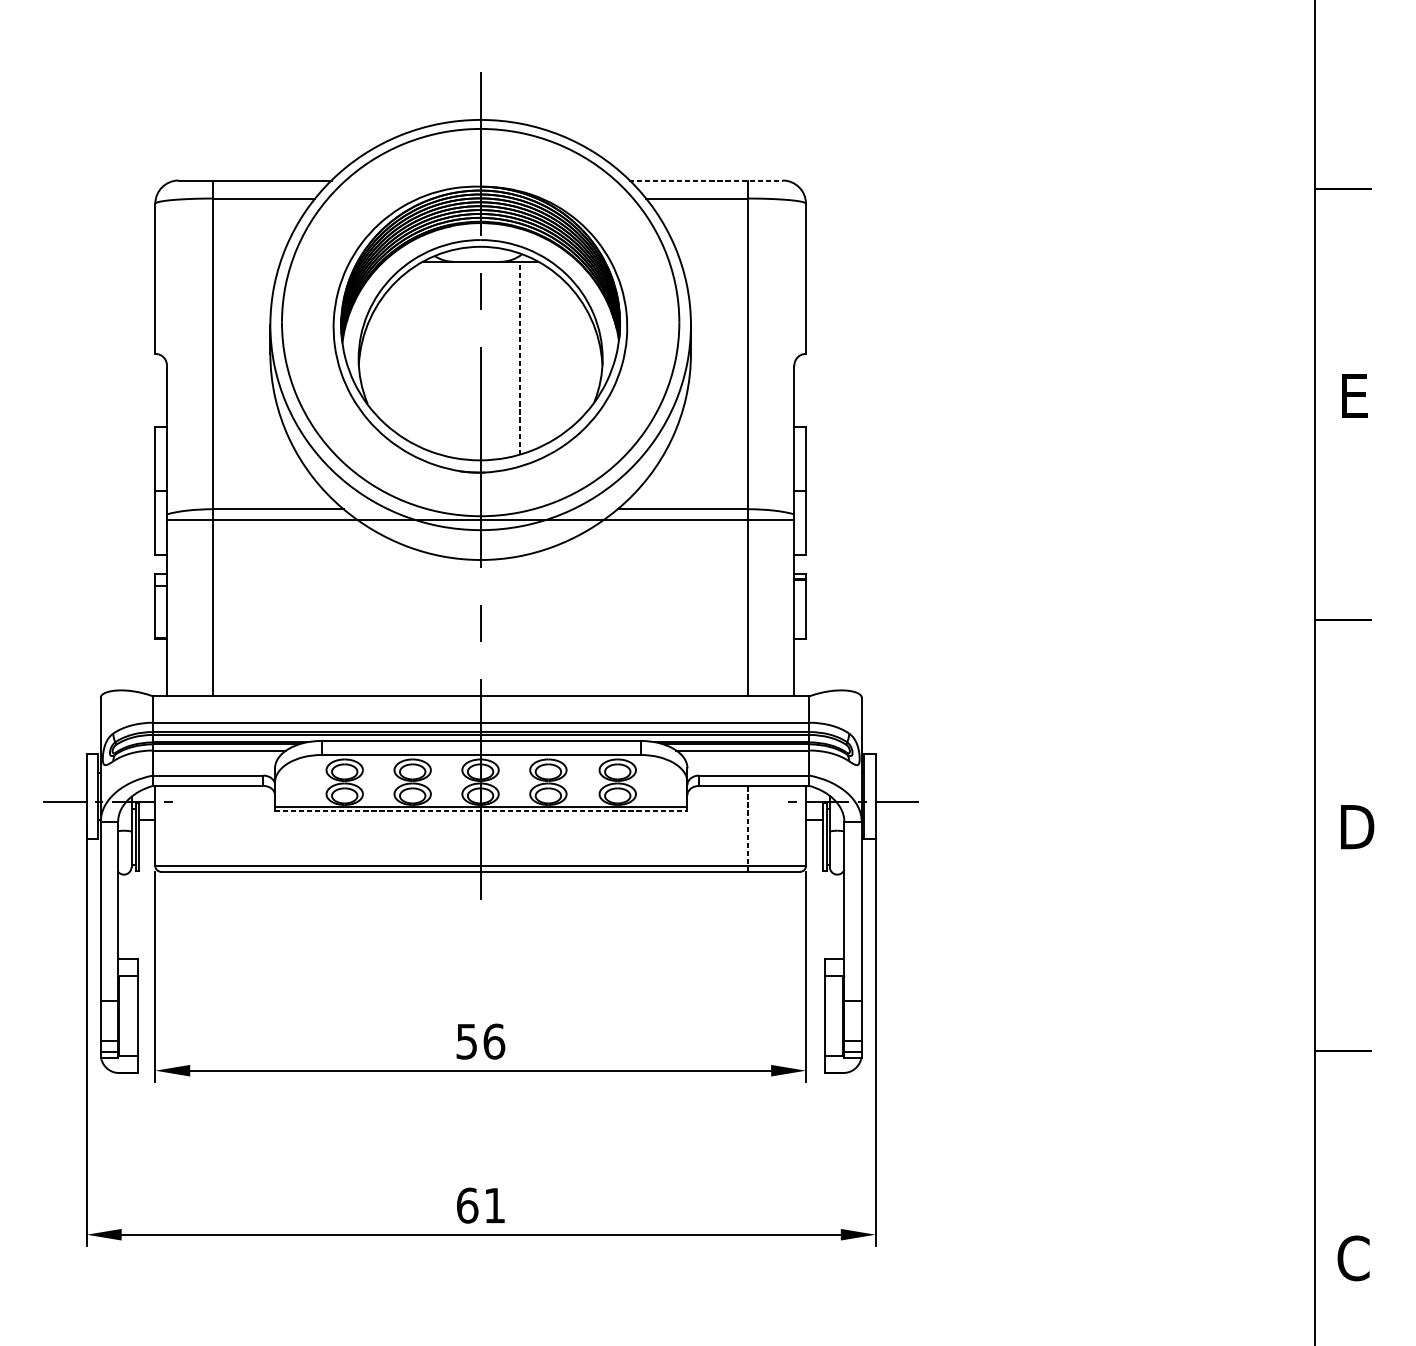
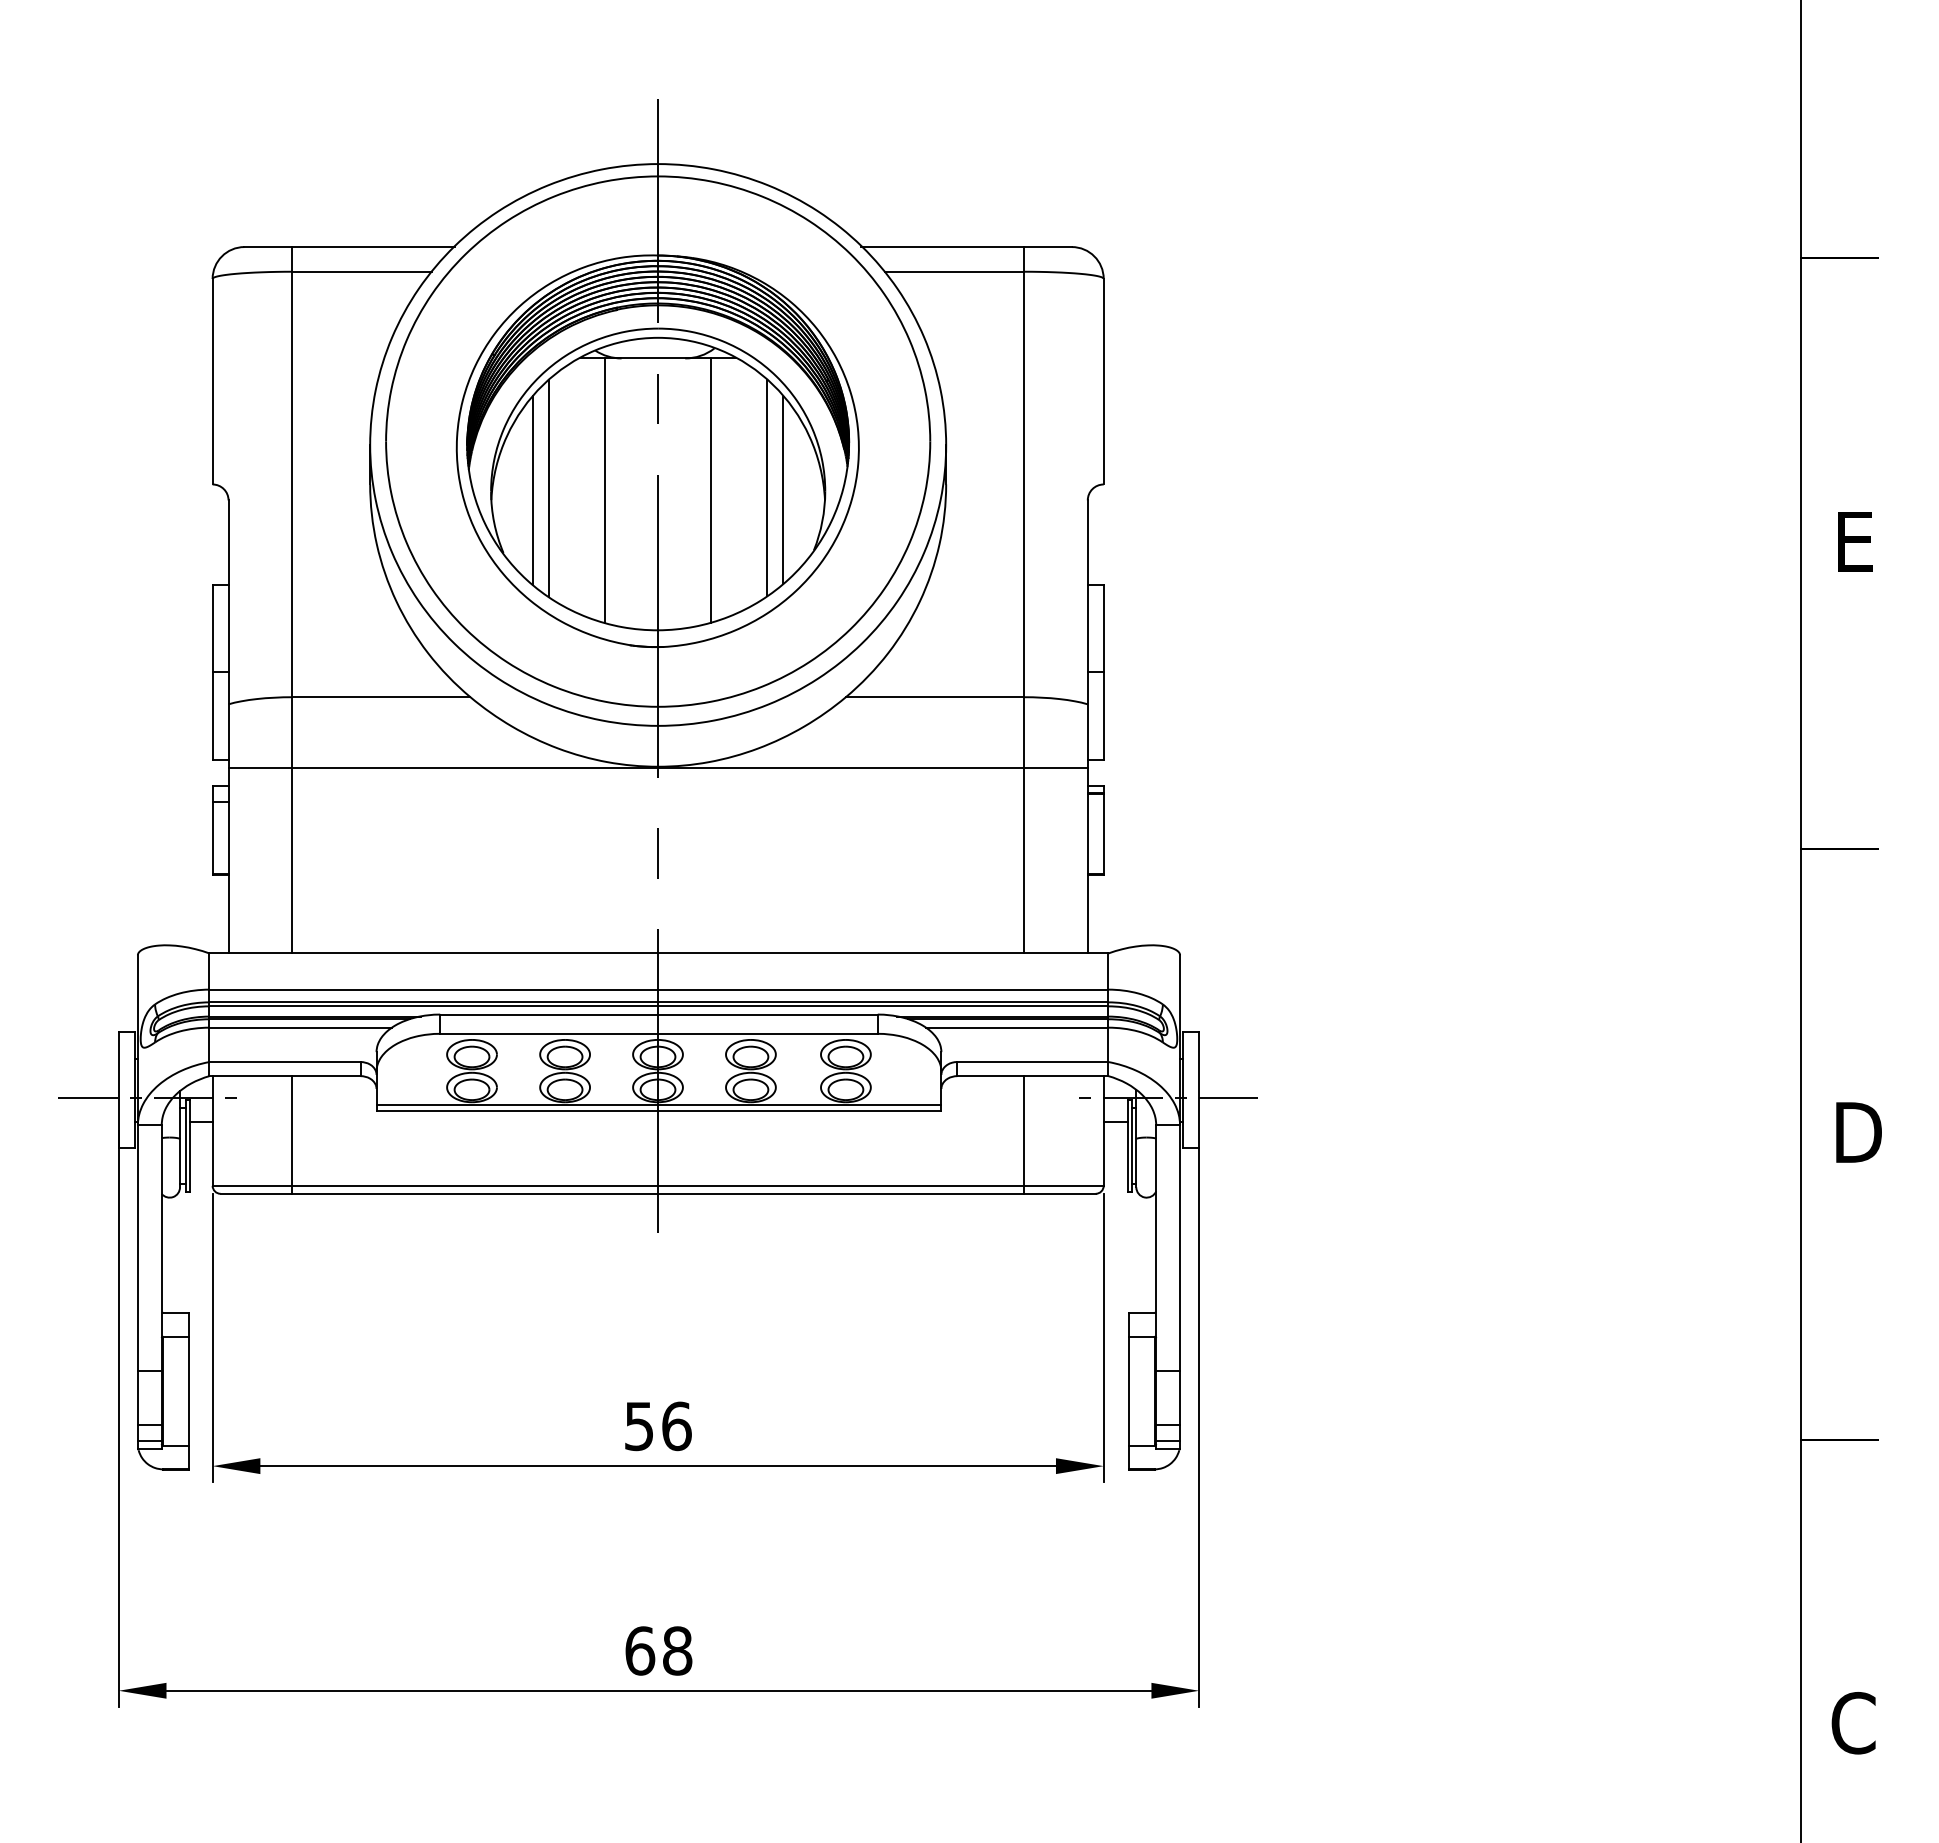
line: (706, 180) -> (967, 247), dashed -> solid
line: (401, 356) -> (549, 488), added
line: (560, 356) -> (767, 487), added
line: (572, 357) -> (783, 489), added
line: (389, 358) -> (533, 490), added
line: (441, 358) -> (604, 490), added
line: (519, 358) -> (711, 490), dashed -> solid
line: (480, 520) -> (657, 768), moved
line: (481, 811) -> (659, 1110), dashed -> solid
line: (213, 828) -> (292, 1134), added
line: (748, 828) -> (1024, 1134), dashed -> solid
text: (494, 1205) -> (677, 1650), 61 -> 68

